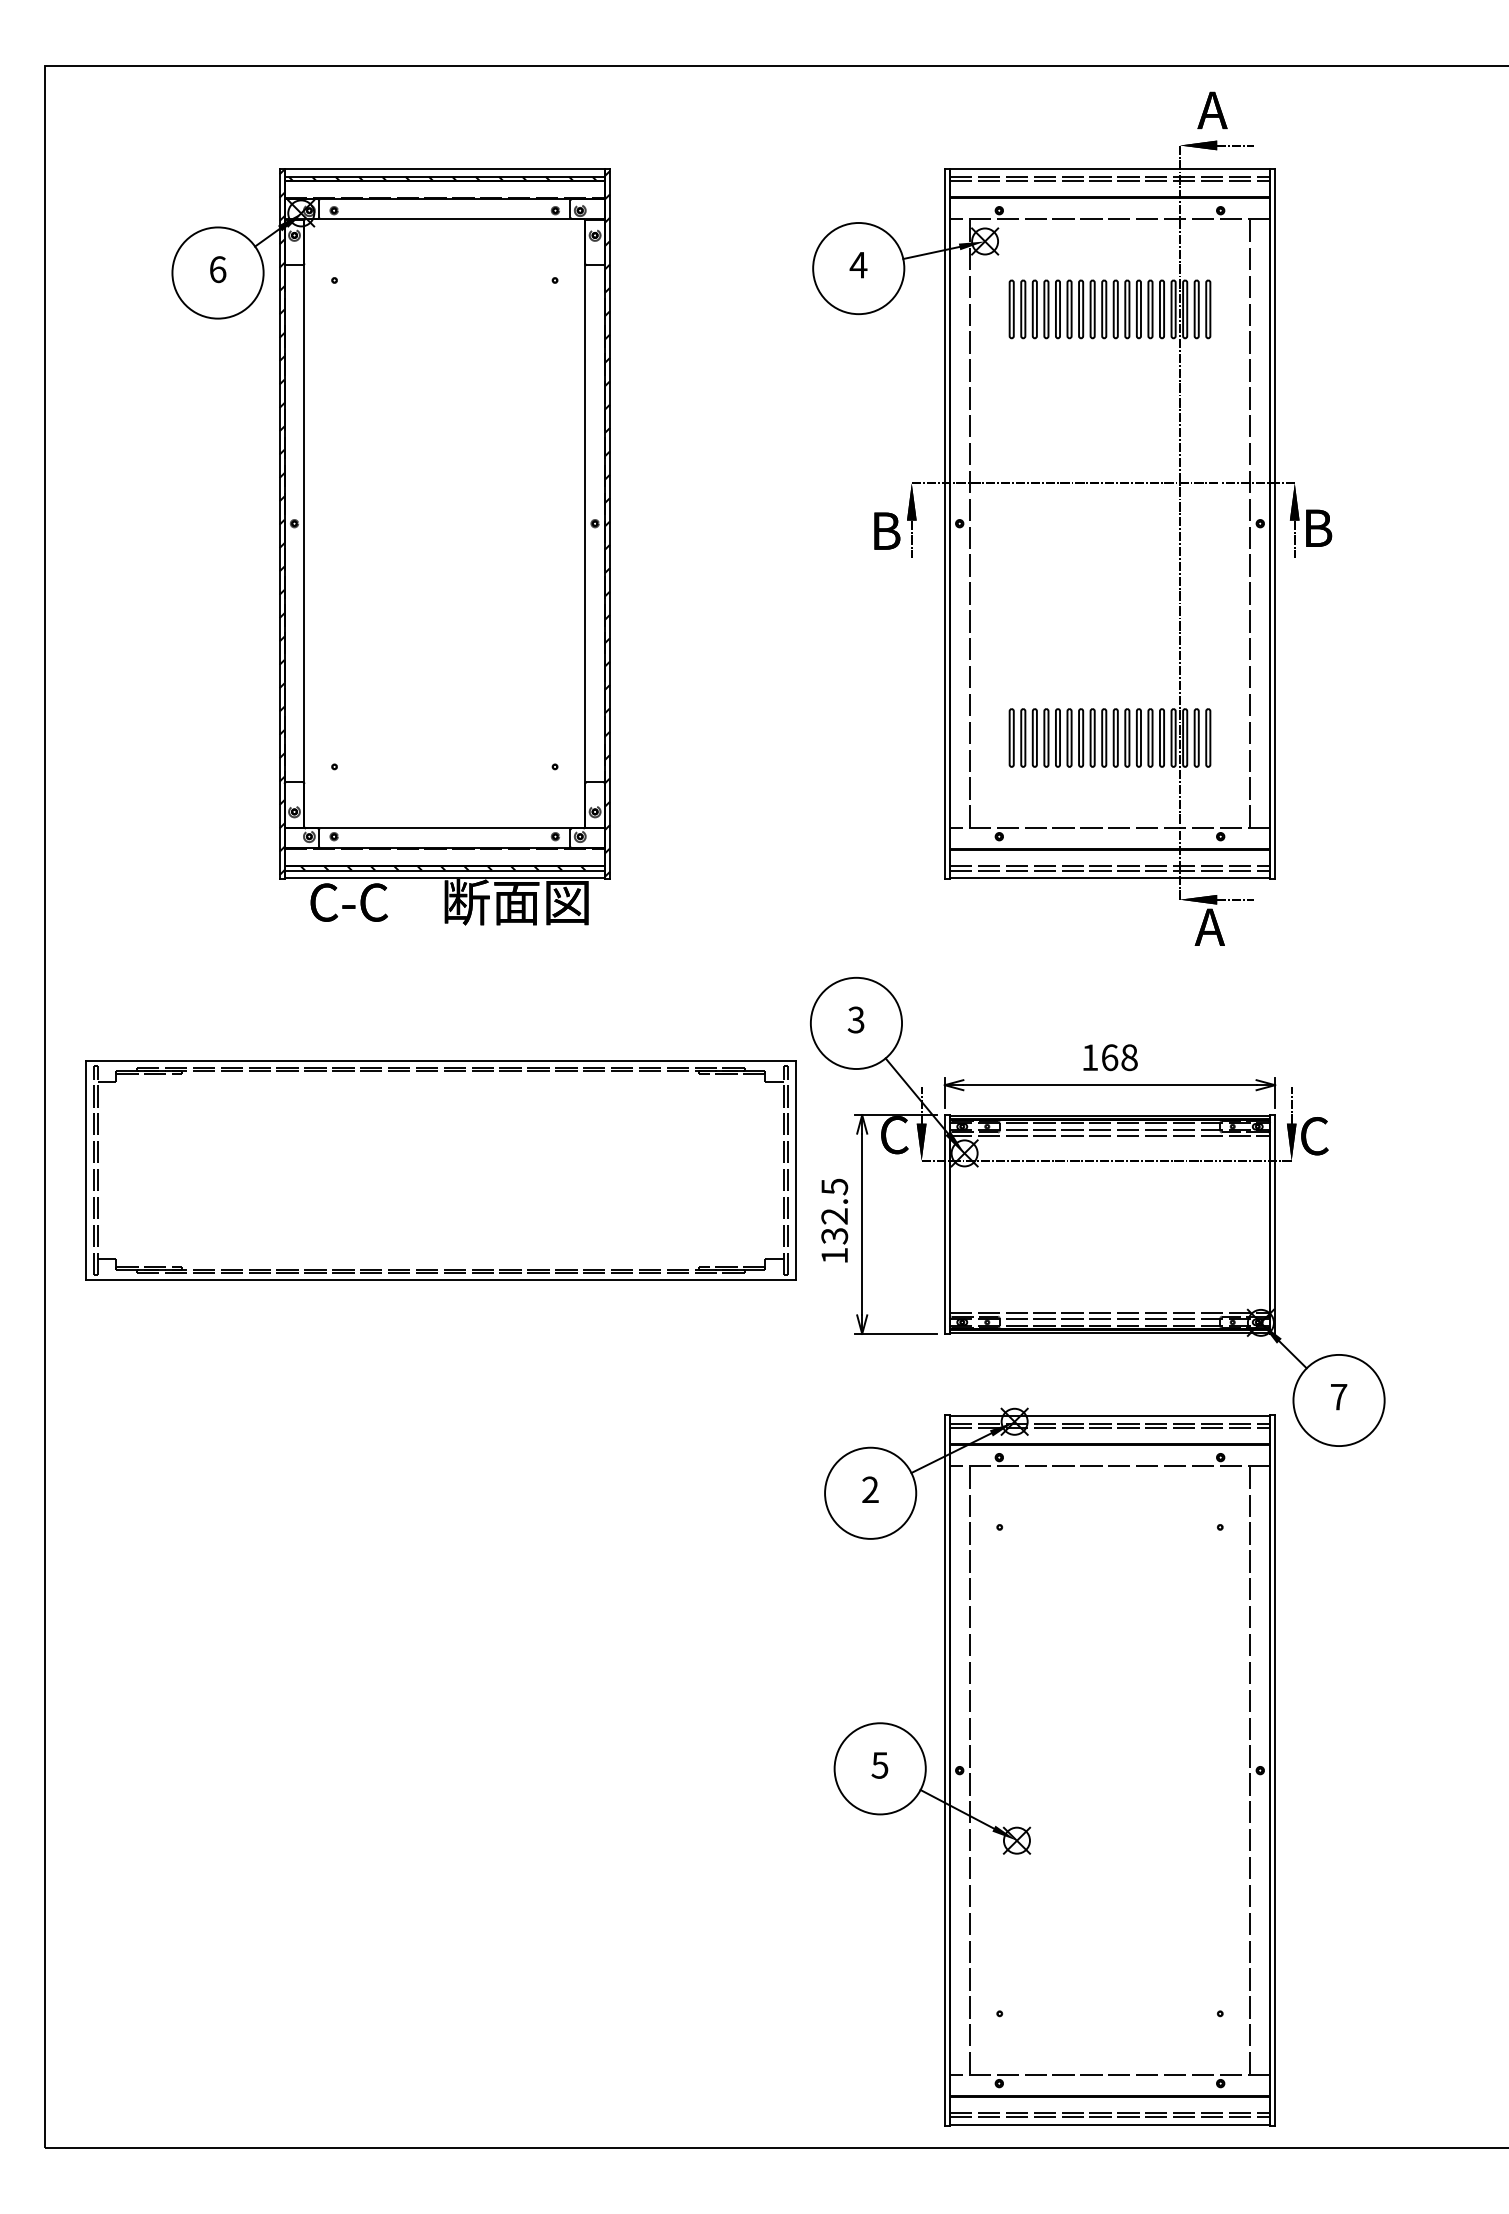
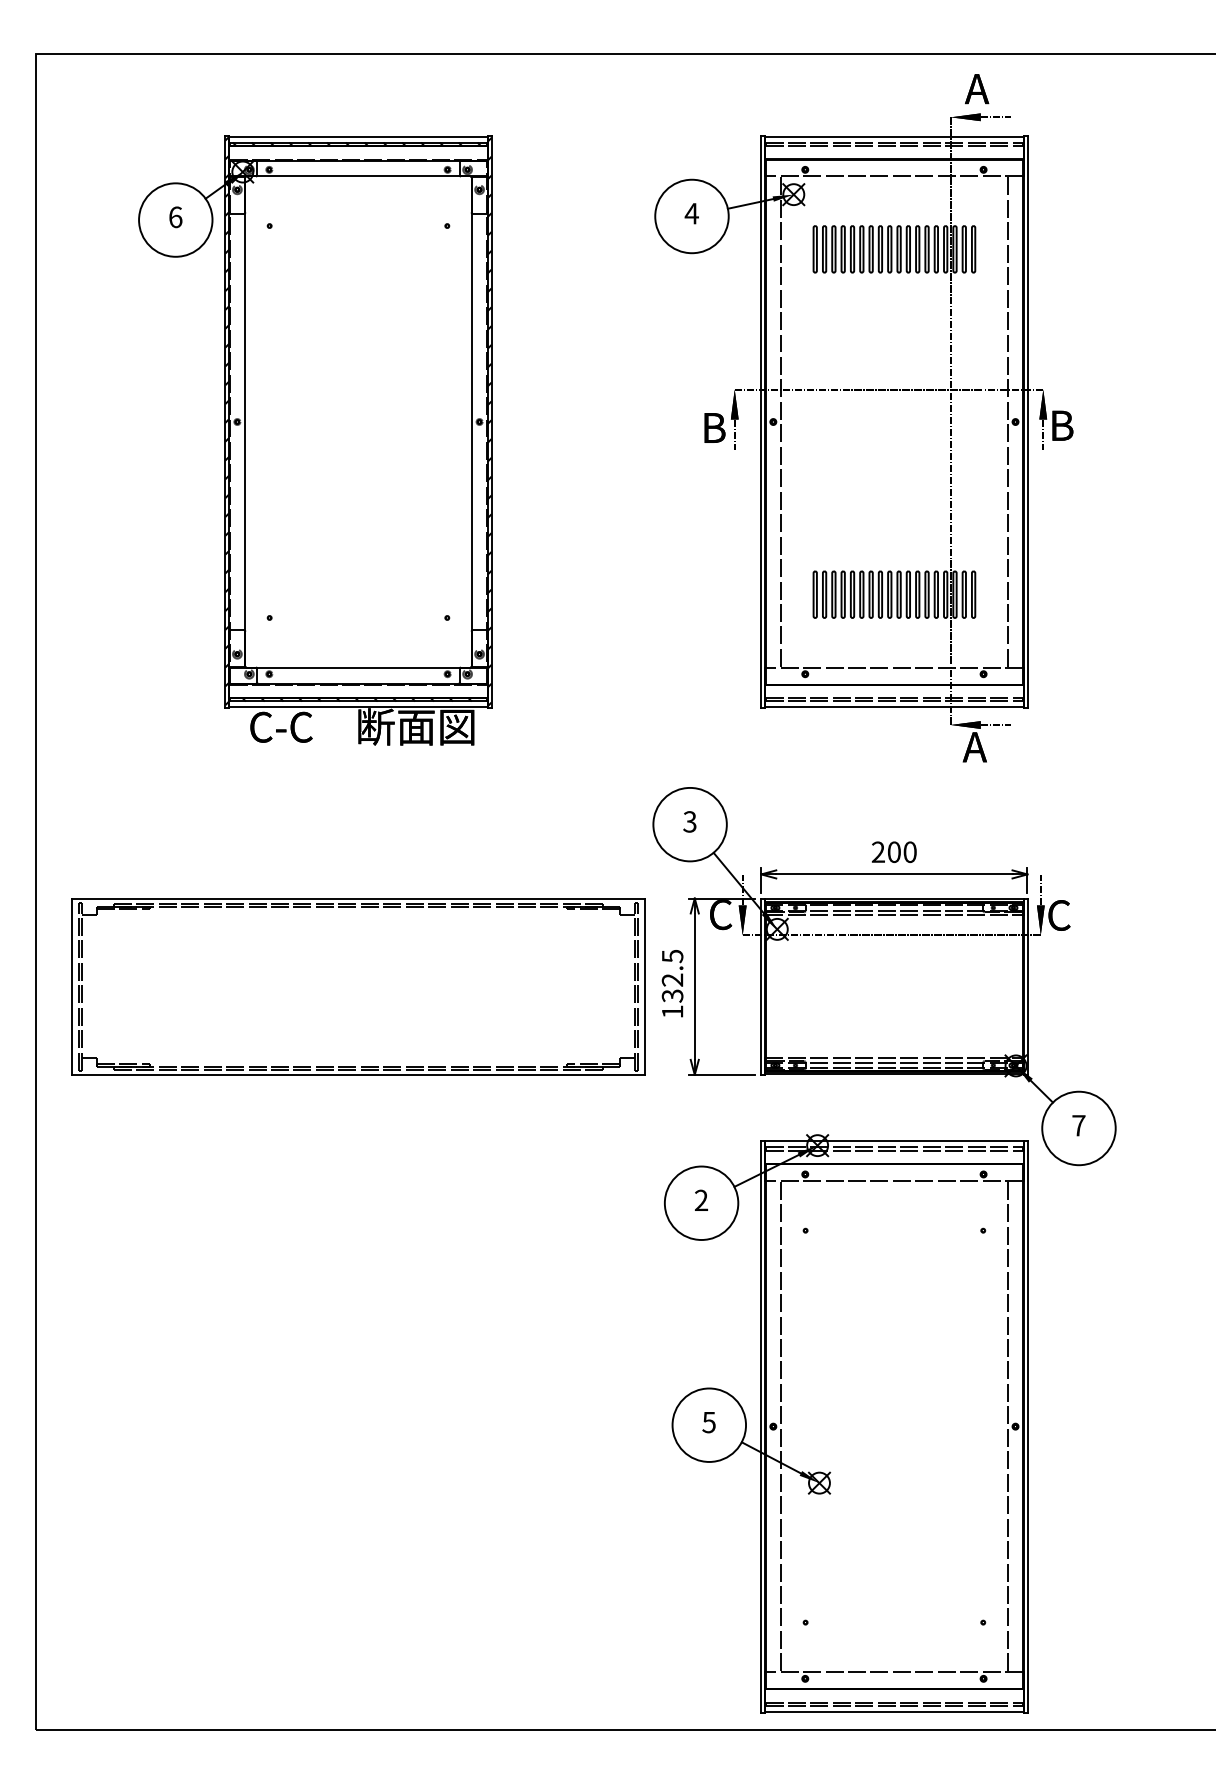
text: (1109, 1057) -> (894, 852), 168 -> 200
part: (440, 1170) -> (358, 986), moved

